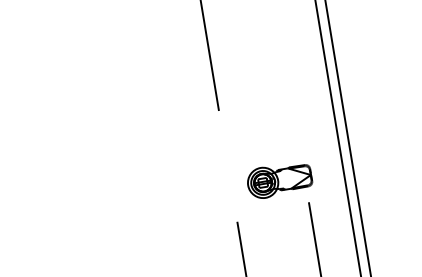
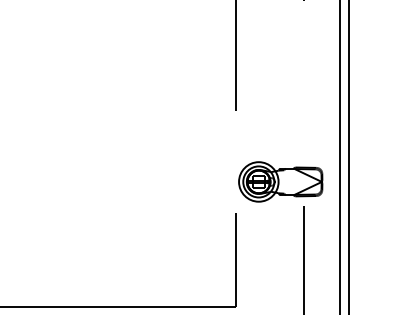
part: (279, 179) -> (280, 181), size x1.43

